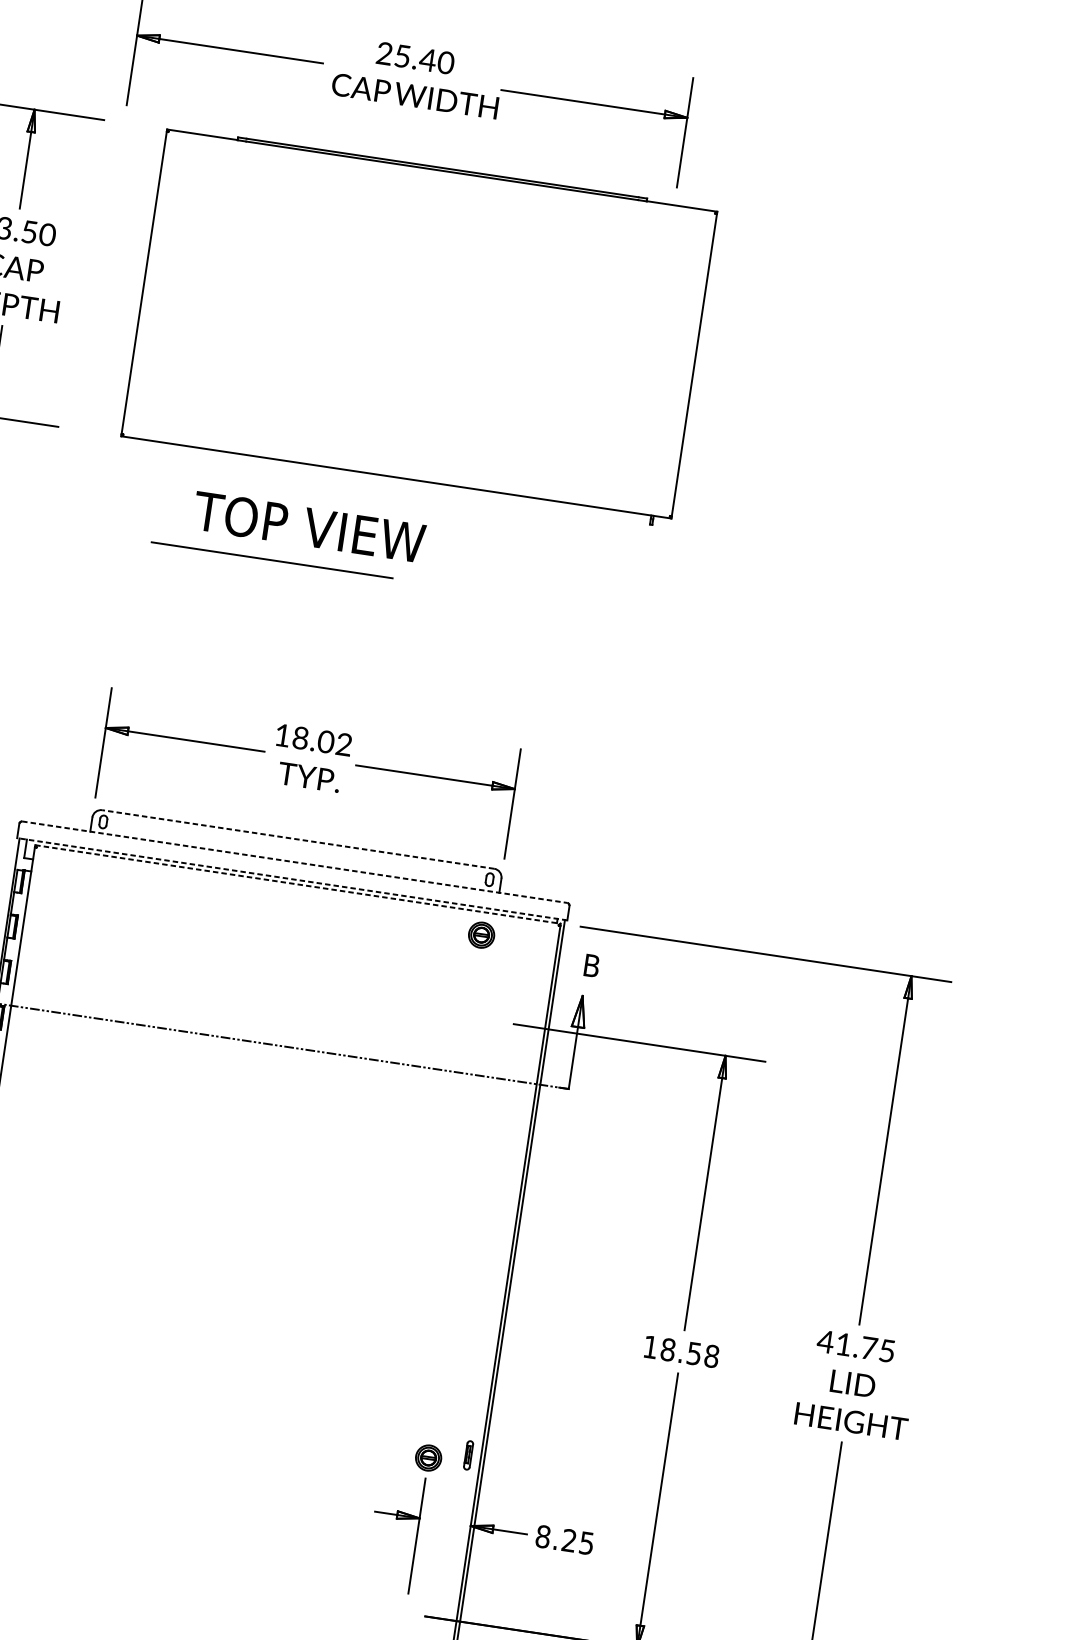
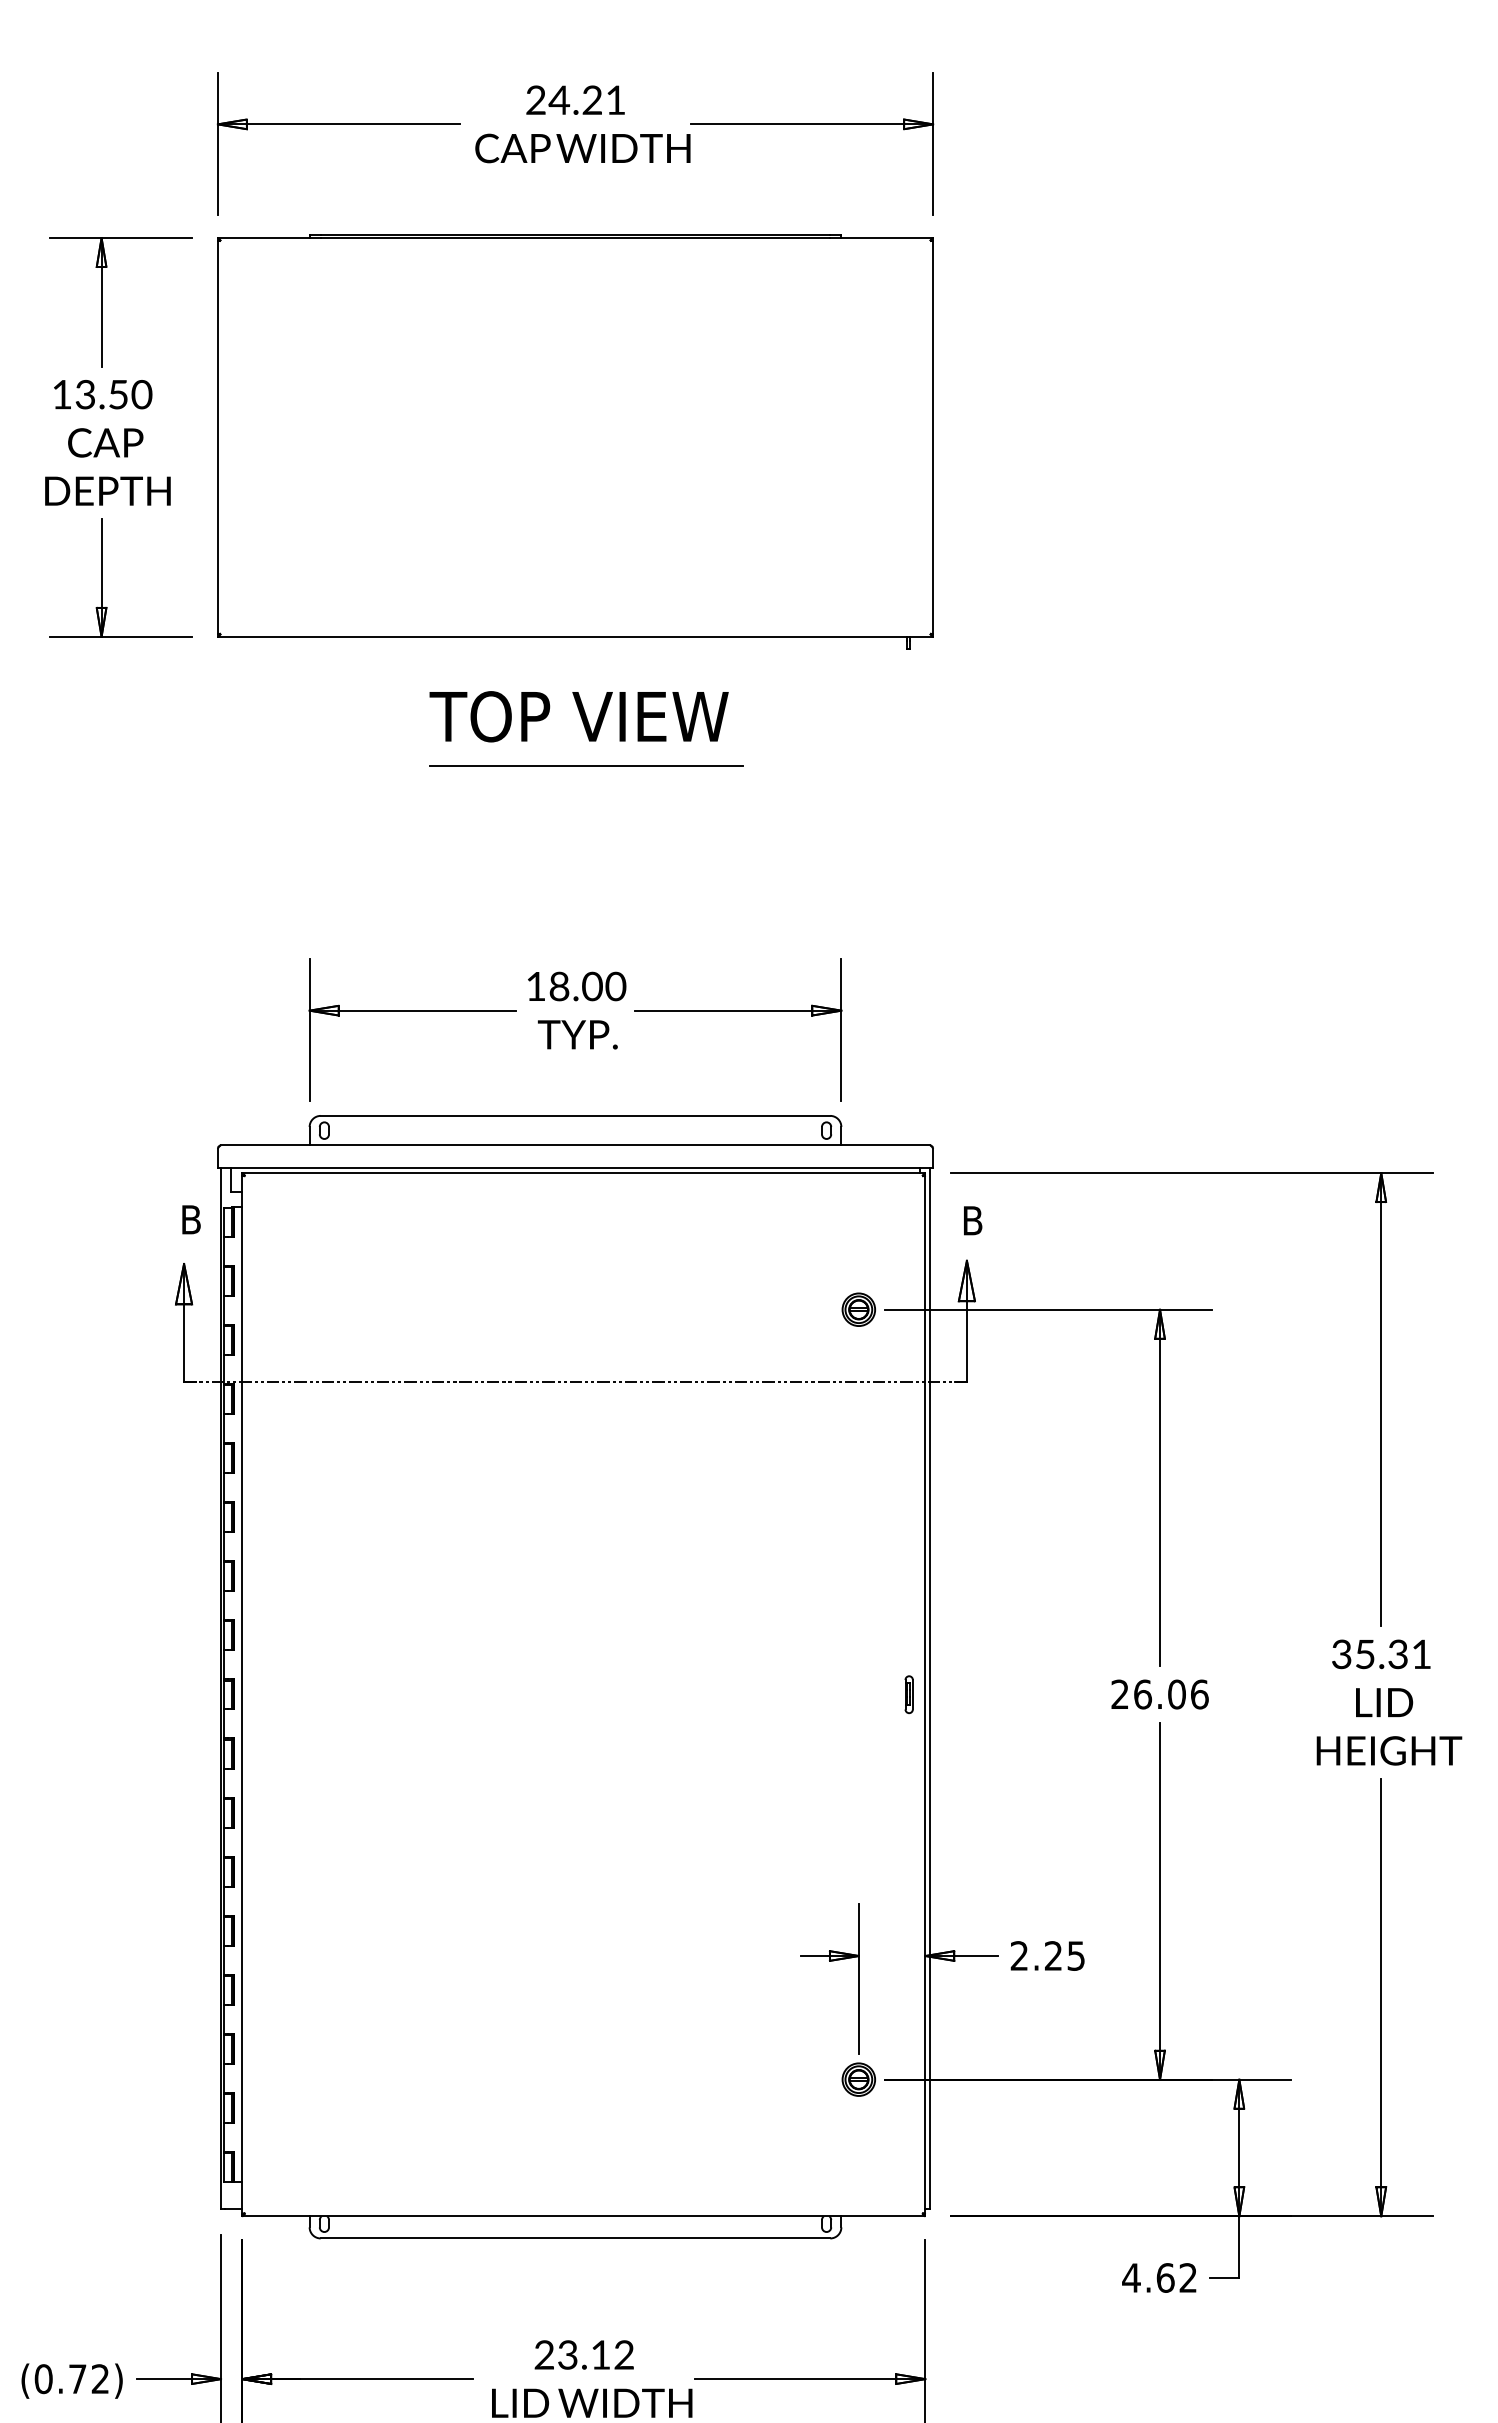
text: (424, 58) -> (587, 99), 25.40 -> 24.21
part: (418, 327) -> (575, 441), moved
text: (308, 526) -> (578, 716), moved
line: (272, 560) -> (586, 765), moved
text: (343, 744) -> (615, 986), 18.02 -> 18.00
line: (298, 839) -> (575, 1115), dashed -> solid
line: (295, 862) -> (576, 1145), dashed -> solid
line: (292, 879) -> (575, 1167), dashed -> solid
line: (297, 884) -> (583, 1173), dashed -> solid
part: (481, 934) -> (858, 1309), moved
text: (855, 1346) -> (1380, 1654), 41.75 -> 35.31
text: (680, 1351) -> (1159, 1694), 18.58 -> 26.06
part: (468, 1455) -> (908, 1694), moved
part: (428, 1457) -> (858, 2079), moved
text: (543, 1536) -> (1019, 1955), 8.25 -> 2.25

